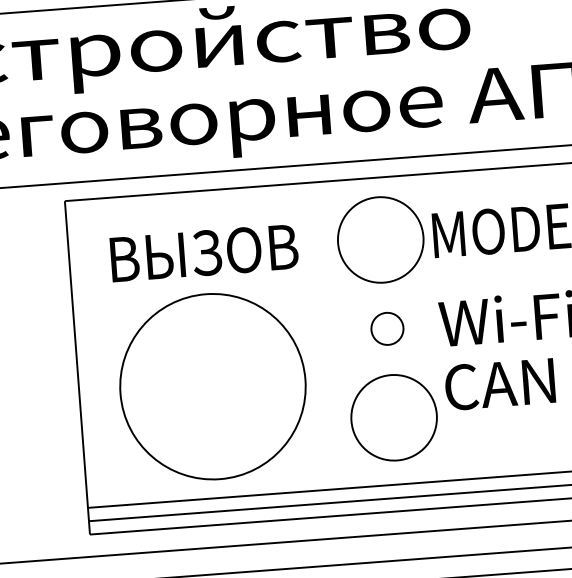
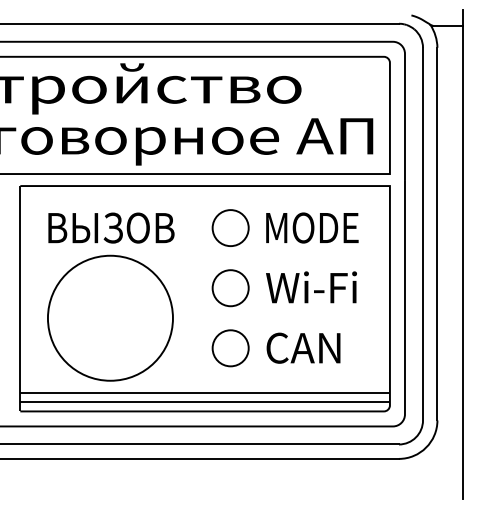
circle: (380, 240) -> (230, 228), size x0.62
circle: (387, 329) -> (230, 288), size x1.67
text: (499, 383) -> (303, 347), moved
circle: (393, 418) -> (230, 348), size x0.62

